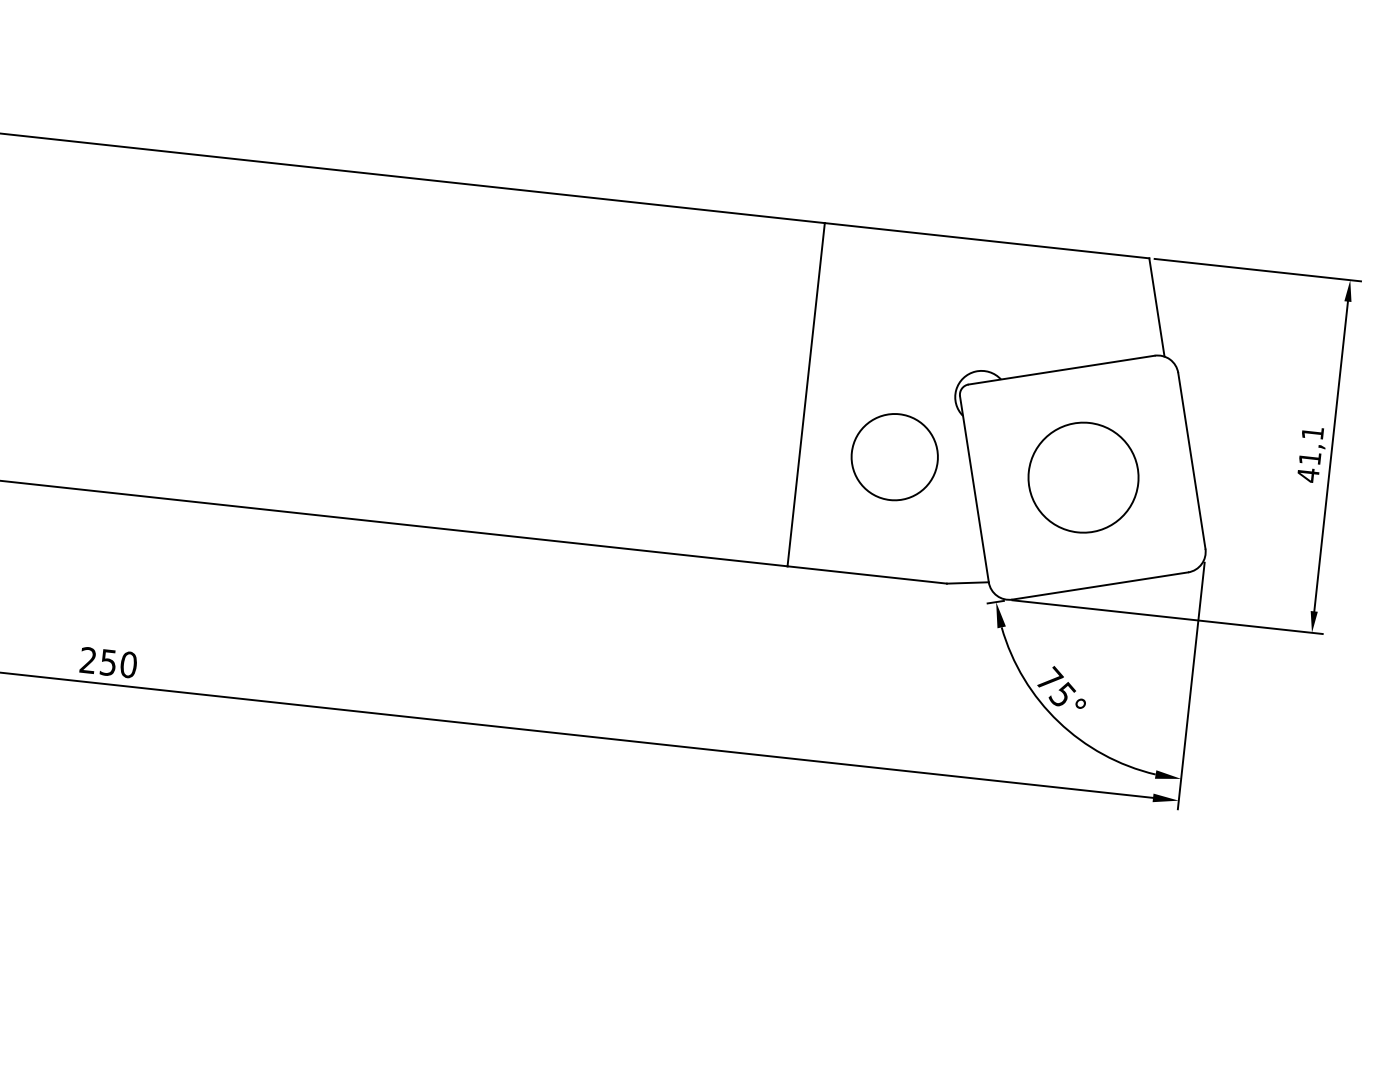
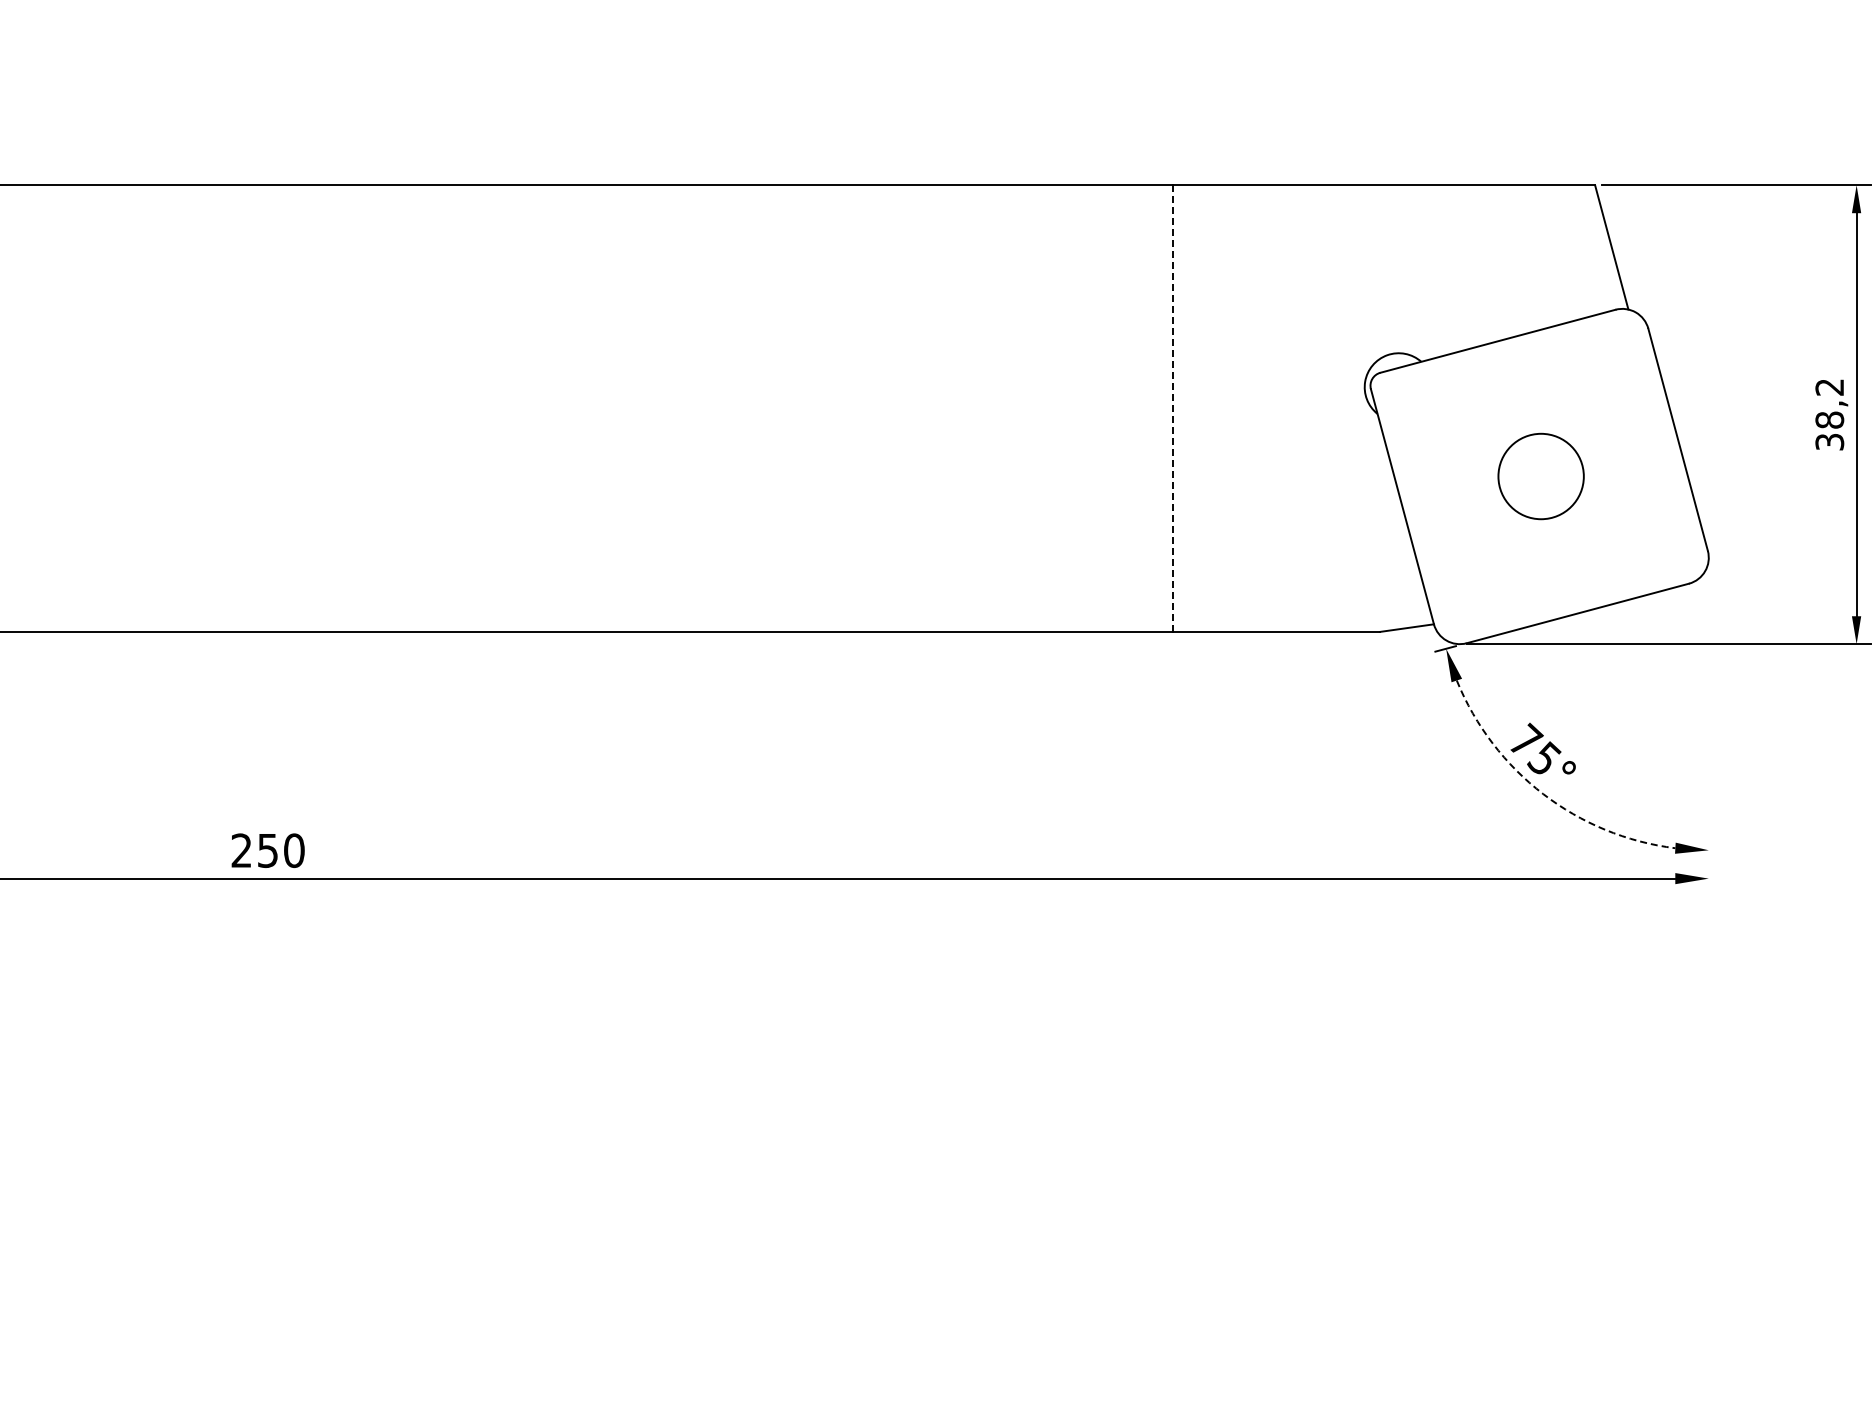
line: (805, 395) -> (1172, 409), solid -> dashed
text: (1310, 454) -> (1829, 415), 41,1 -> 38,2
circle: (894, 457) -> (1295, 476), removed
circle: (1083, 477) -> (1540, 476), size x0.6
text: (108, 662) -> (267, 850), moved
line: (1191, 686) -> (1708, 729), removed
arc: (1058, 722) -> (1543, 794), solid -> dashed

